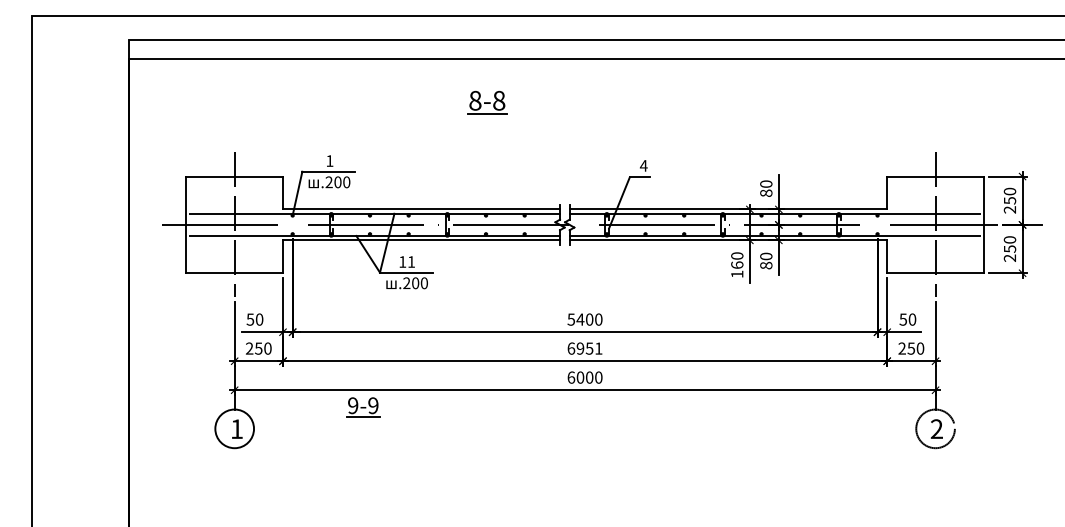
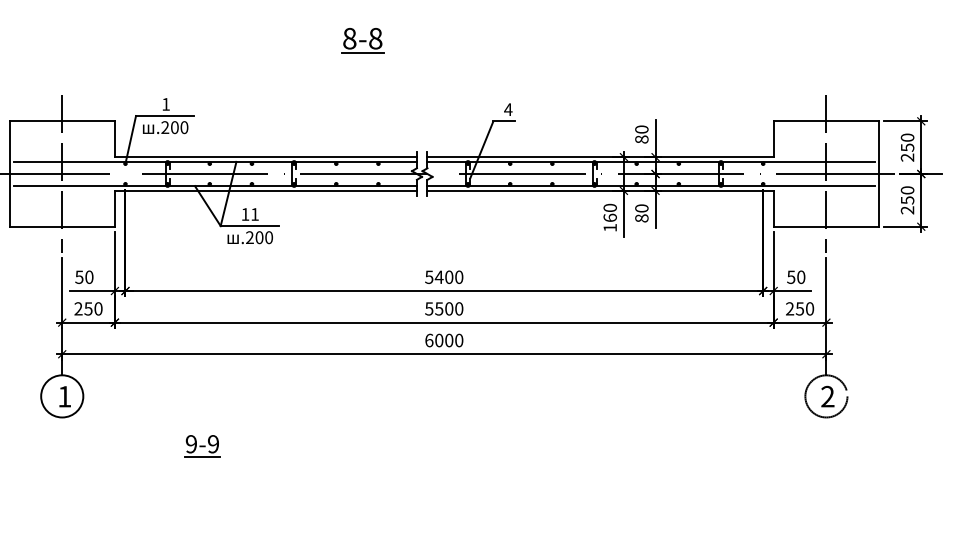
part: (487, 102) -> (362, 40), moved
text: (584, 348) -> (443, 308), 6951 -> 5500
part: (363, 407) -> (202, 446), moved

